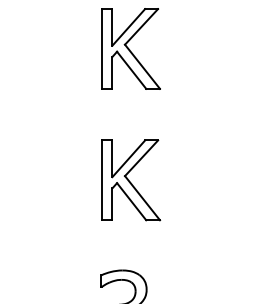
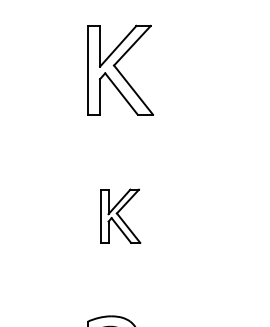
part: (131, 180) -> (121, 216), size x0.6

